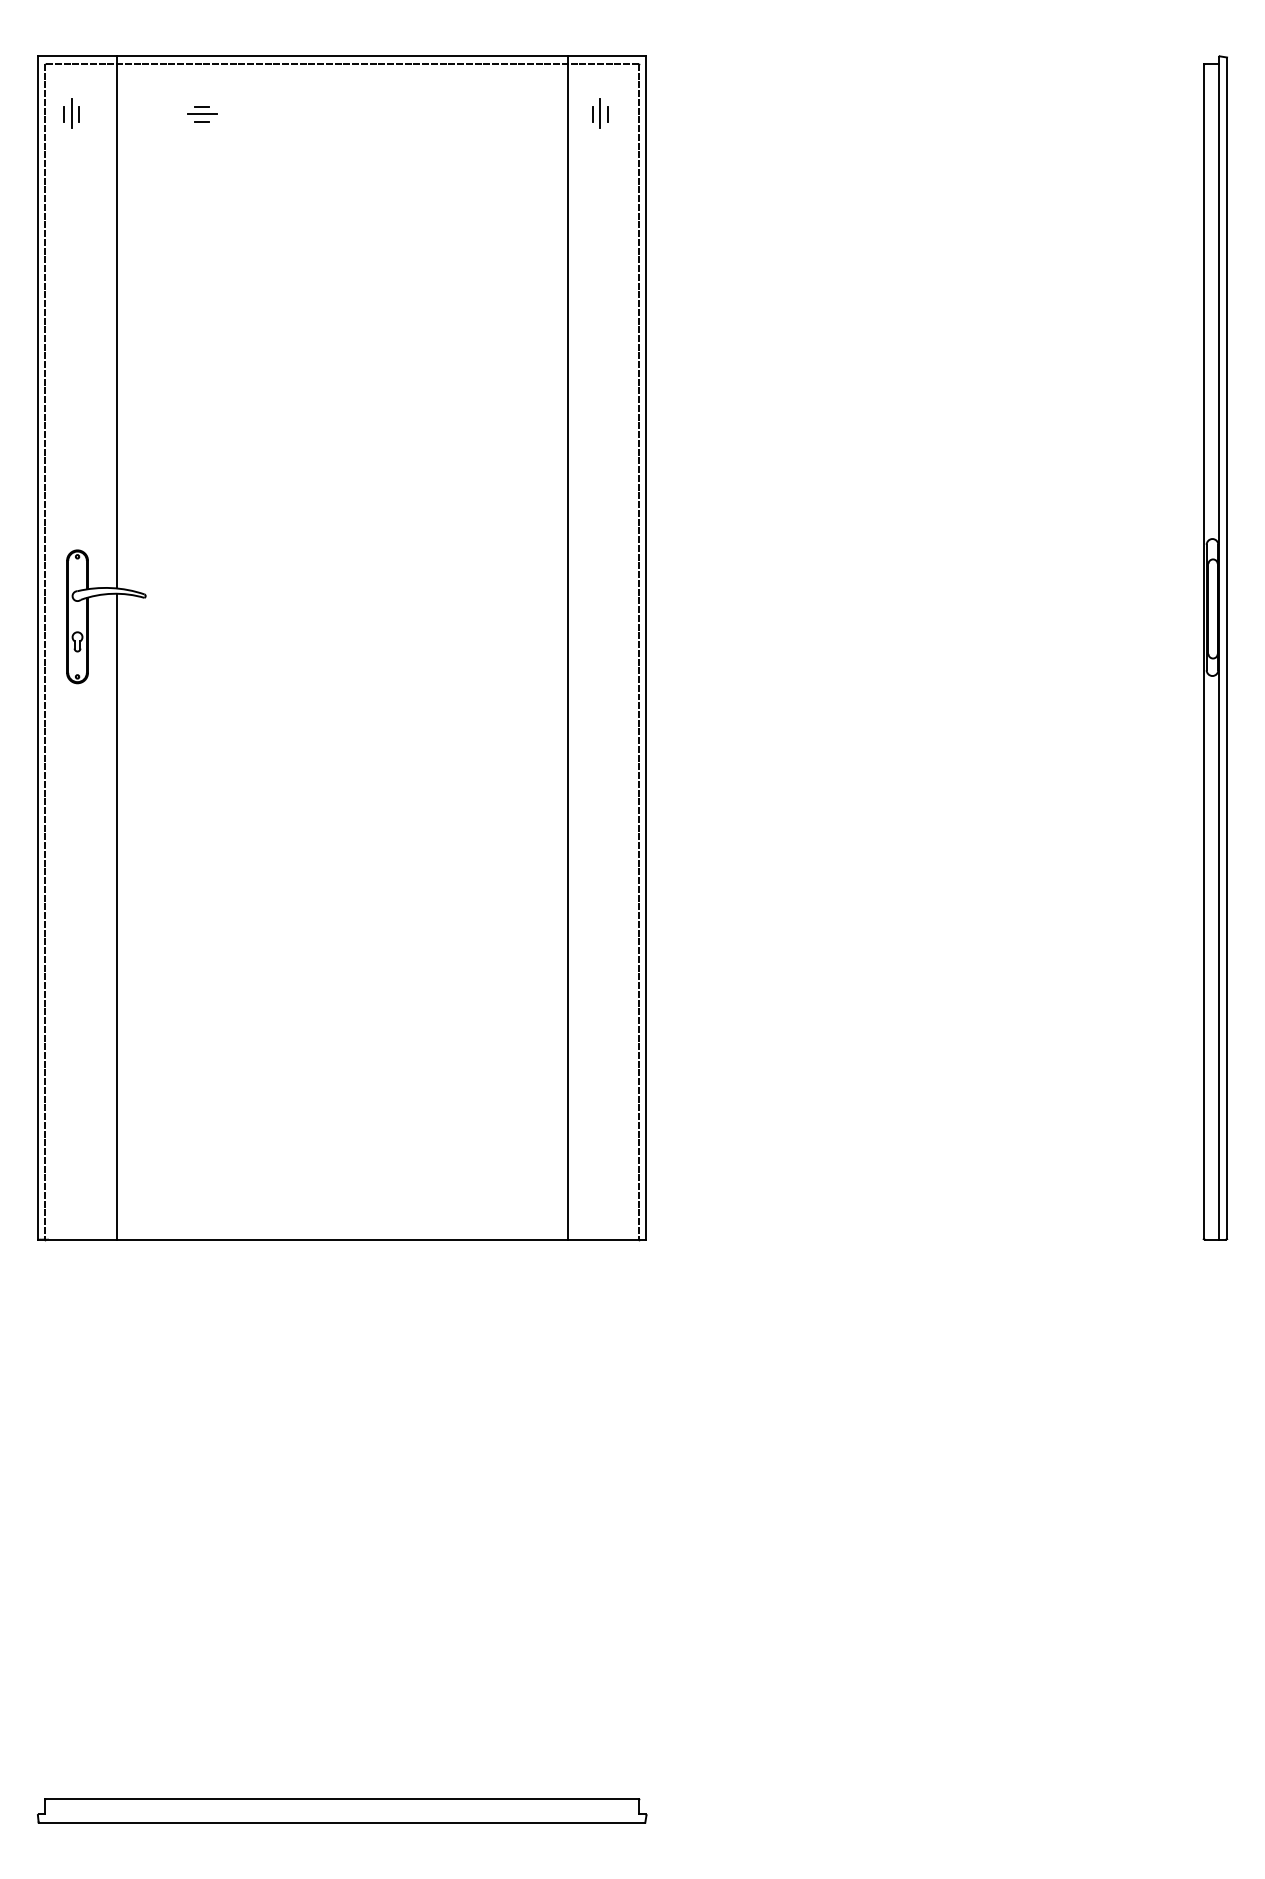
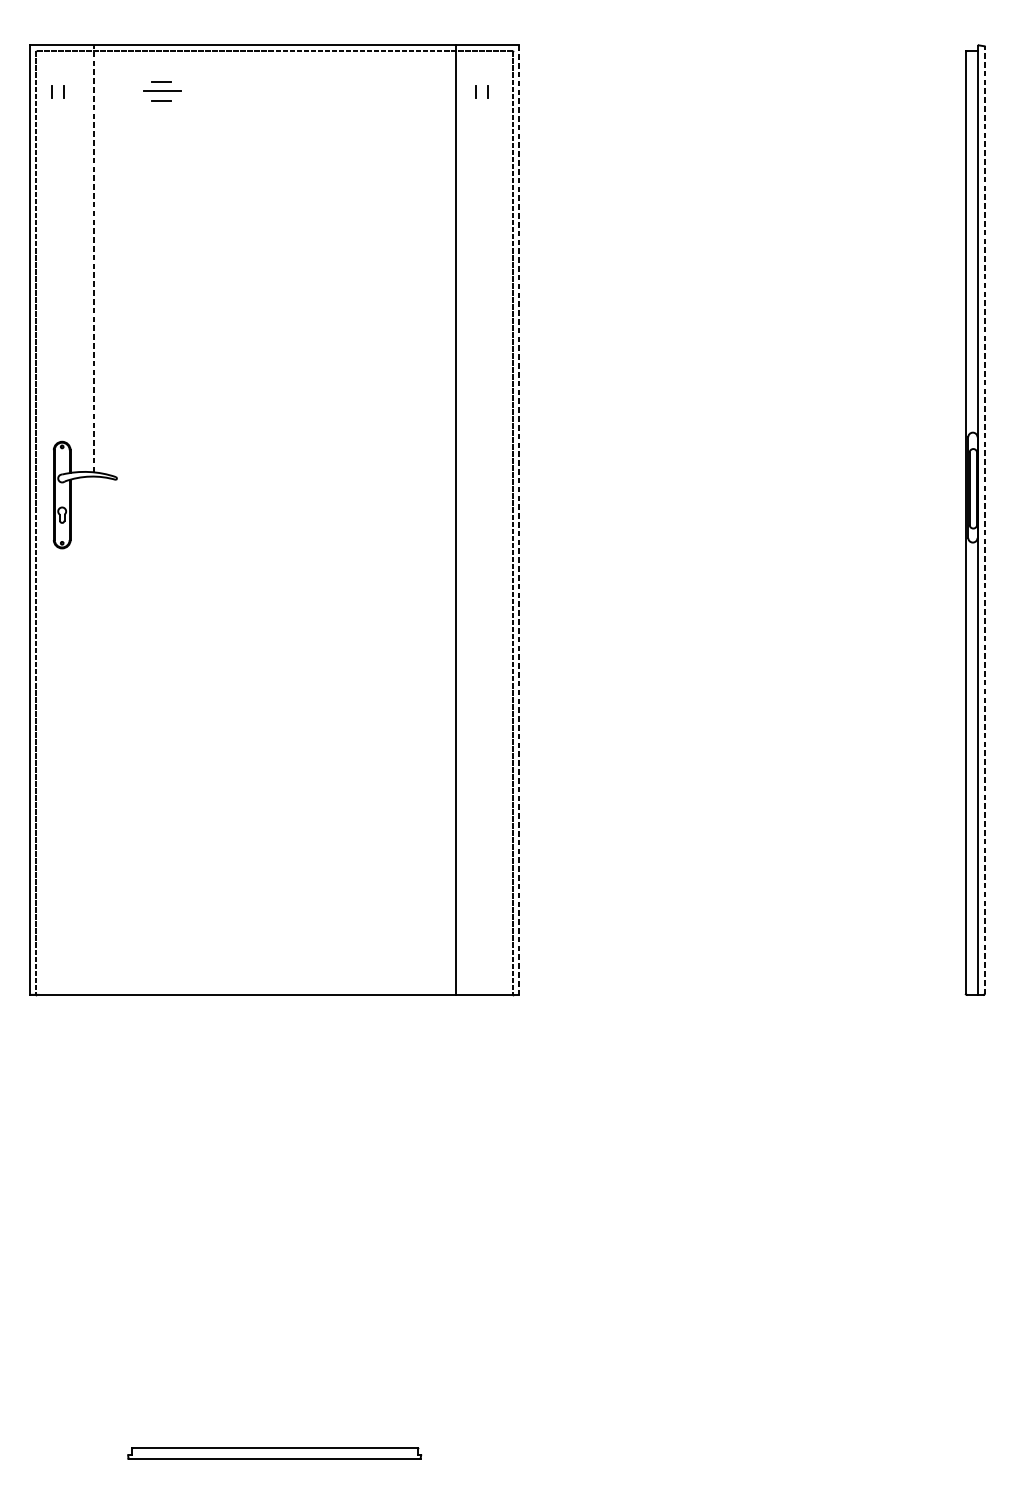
line: (71, 113) -> (57, 91), removed
line: (600, 113) -> (481, 91), removed
part: (202, 114) -> (162, 92), size x1.6
line: (116, 321) -> (93, 258), solid -> dashed
line: (646, 648) -> (518, 520), solid -> dashed
line: (1227, 648) -> (984, 520), solid -> dashed
line: (116, 916) -> (93, 735), removed
part: (342, 1810) -> (274, 1452), size x0.6

